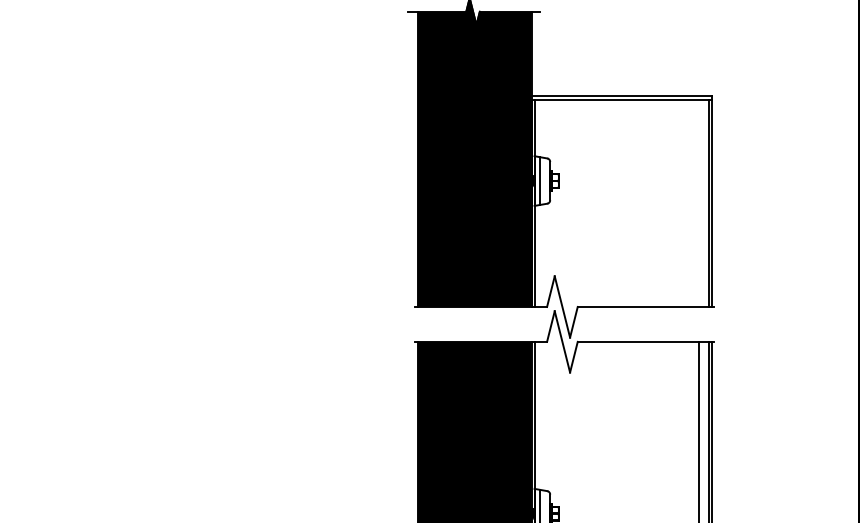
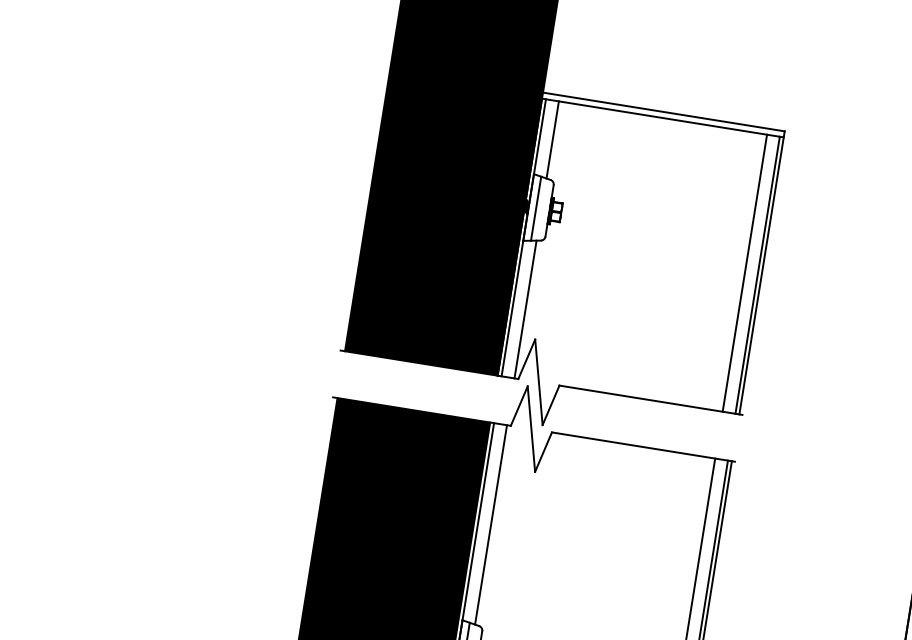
line: (544, 128) -> (553, 139), added
line: (699, 203) -> (744, 273), added
line: (544, 255) -> (525, 309), added
line: (544, 415) -> (491, 523), added

